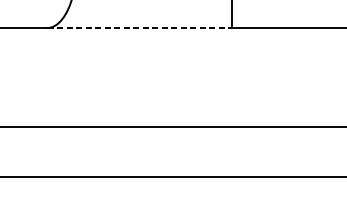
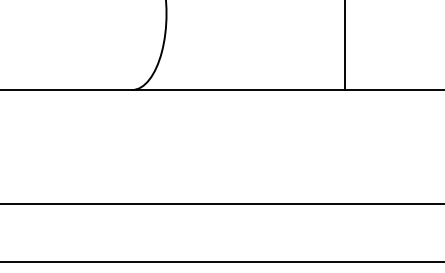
line: (140, 28) -> (239, 90), dashed -> solid

